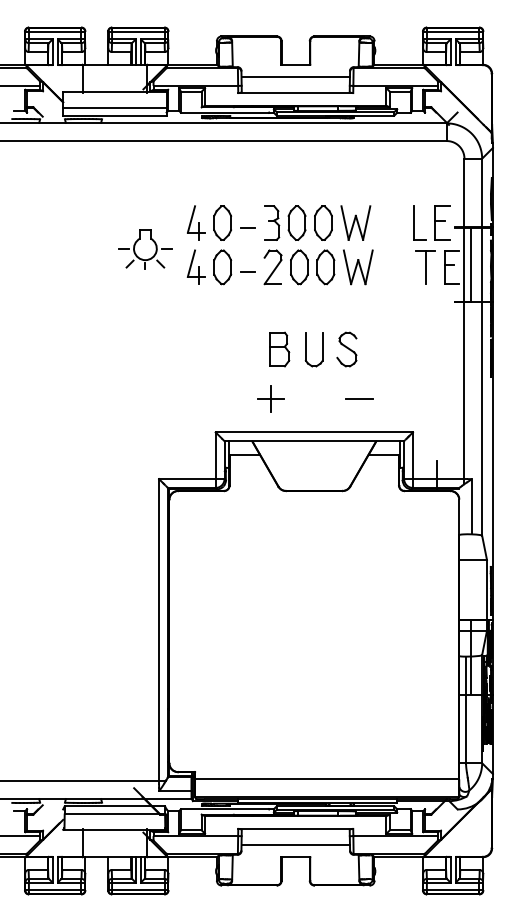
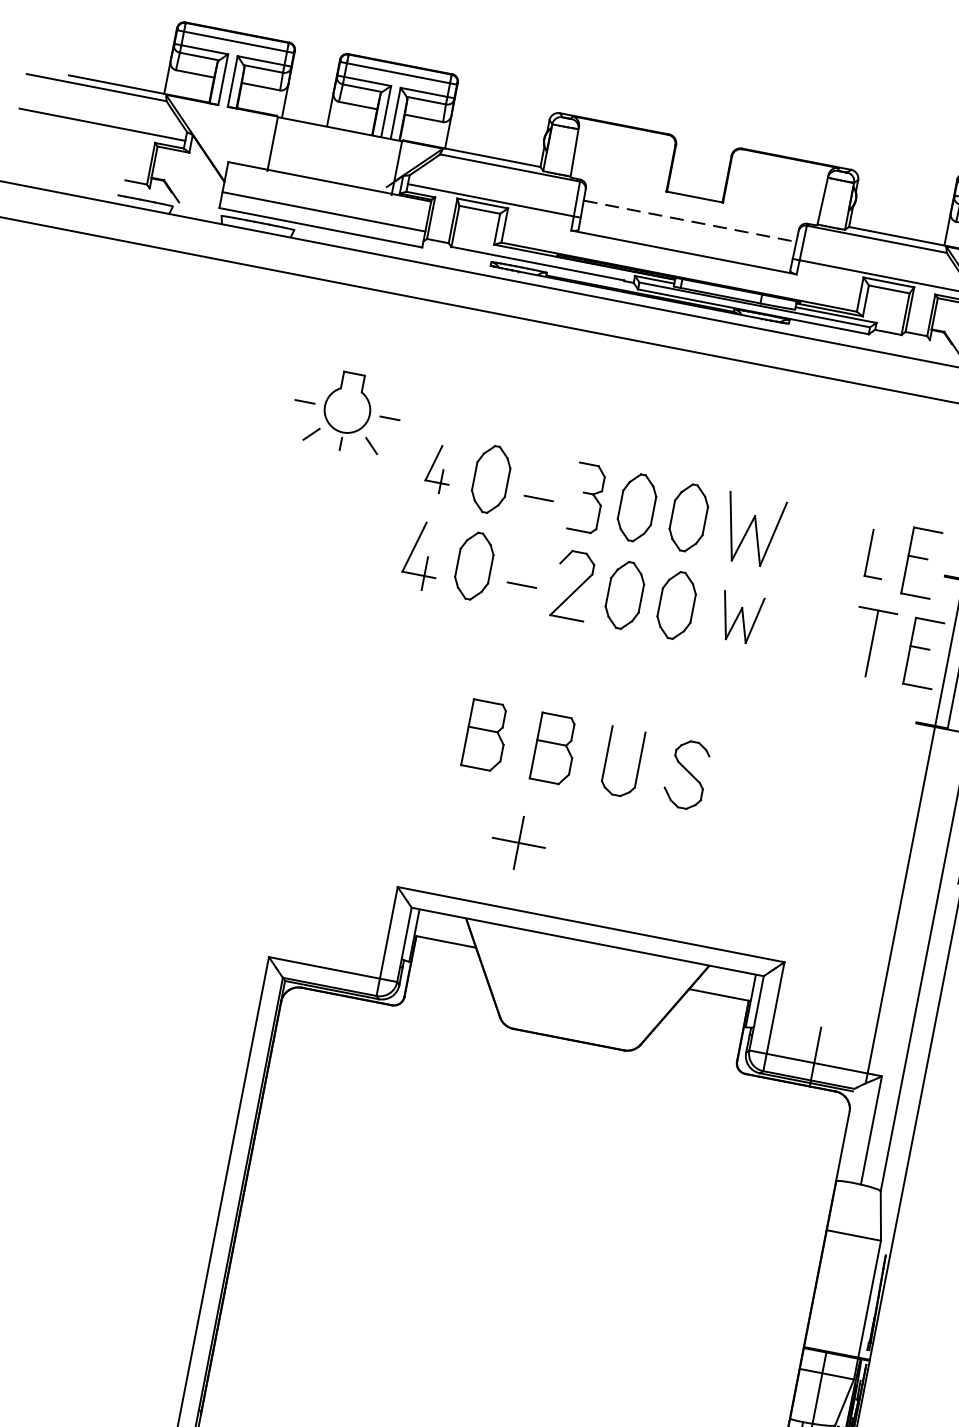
line: (296, 77) -> (691, 222), solid -> dashed
part: (196, 222) -> (440, 468), size x0.7
part: (419, 222) -> (877, 553), size x0.7
part: (145, 249) -> (347, 411), moved
part: (358, 267) -> (740, 618), size x0.7
part: (244, 349) -> (485, 735), added
line: (359, 399) -> (692, 877), removed

